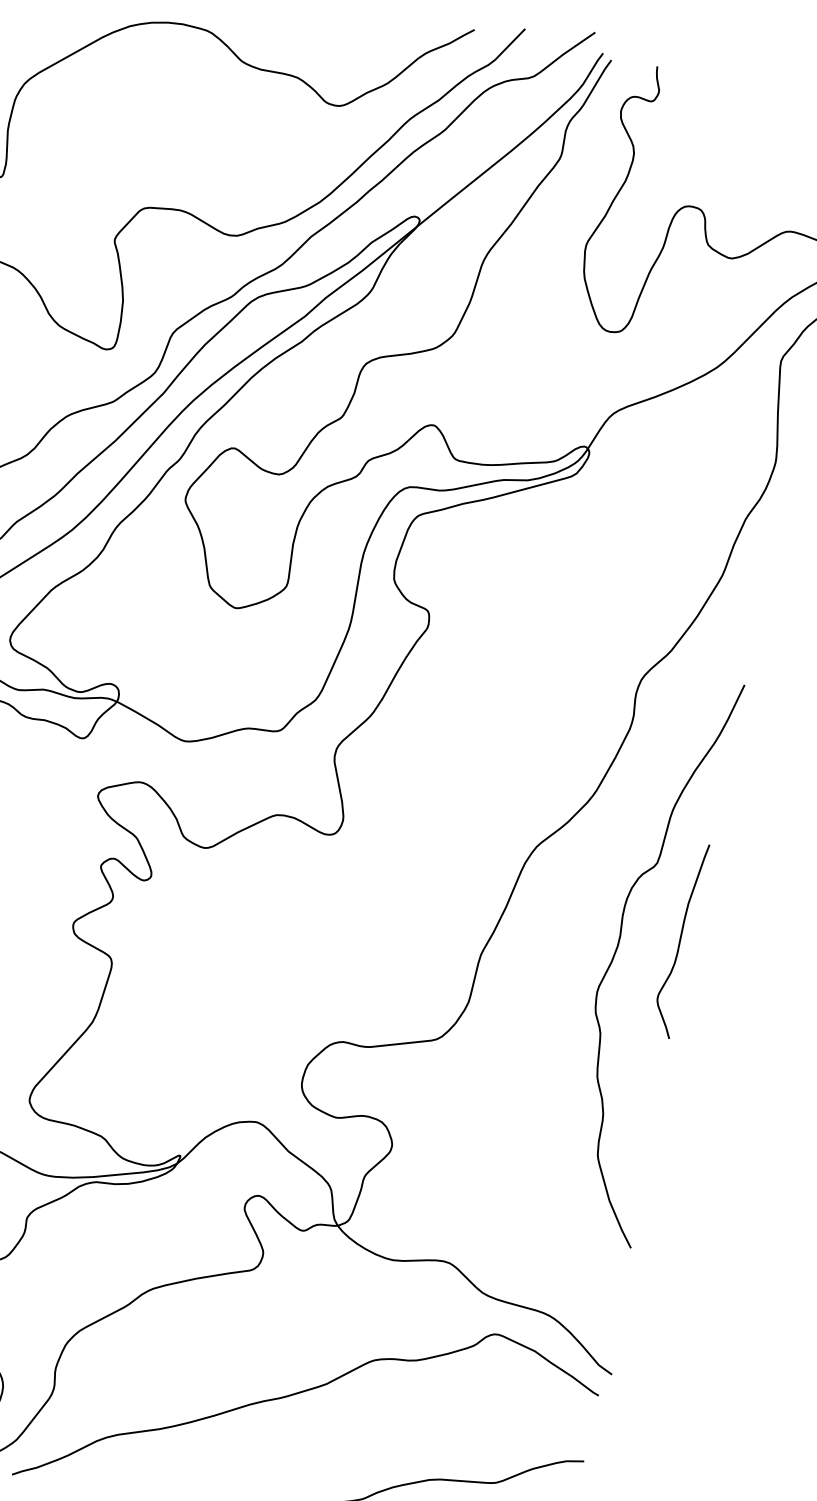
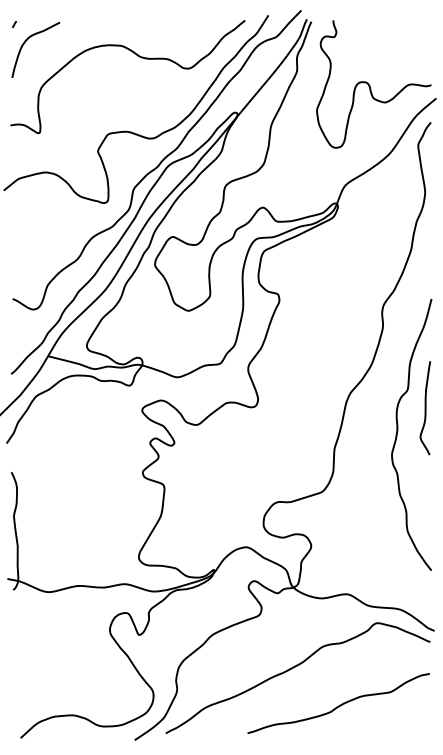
curve: (679, 940) -> (425, 408), moved

